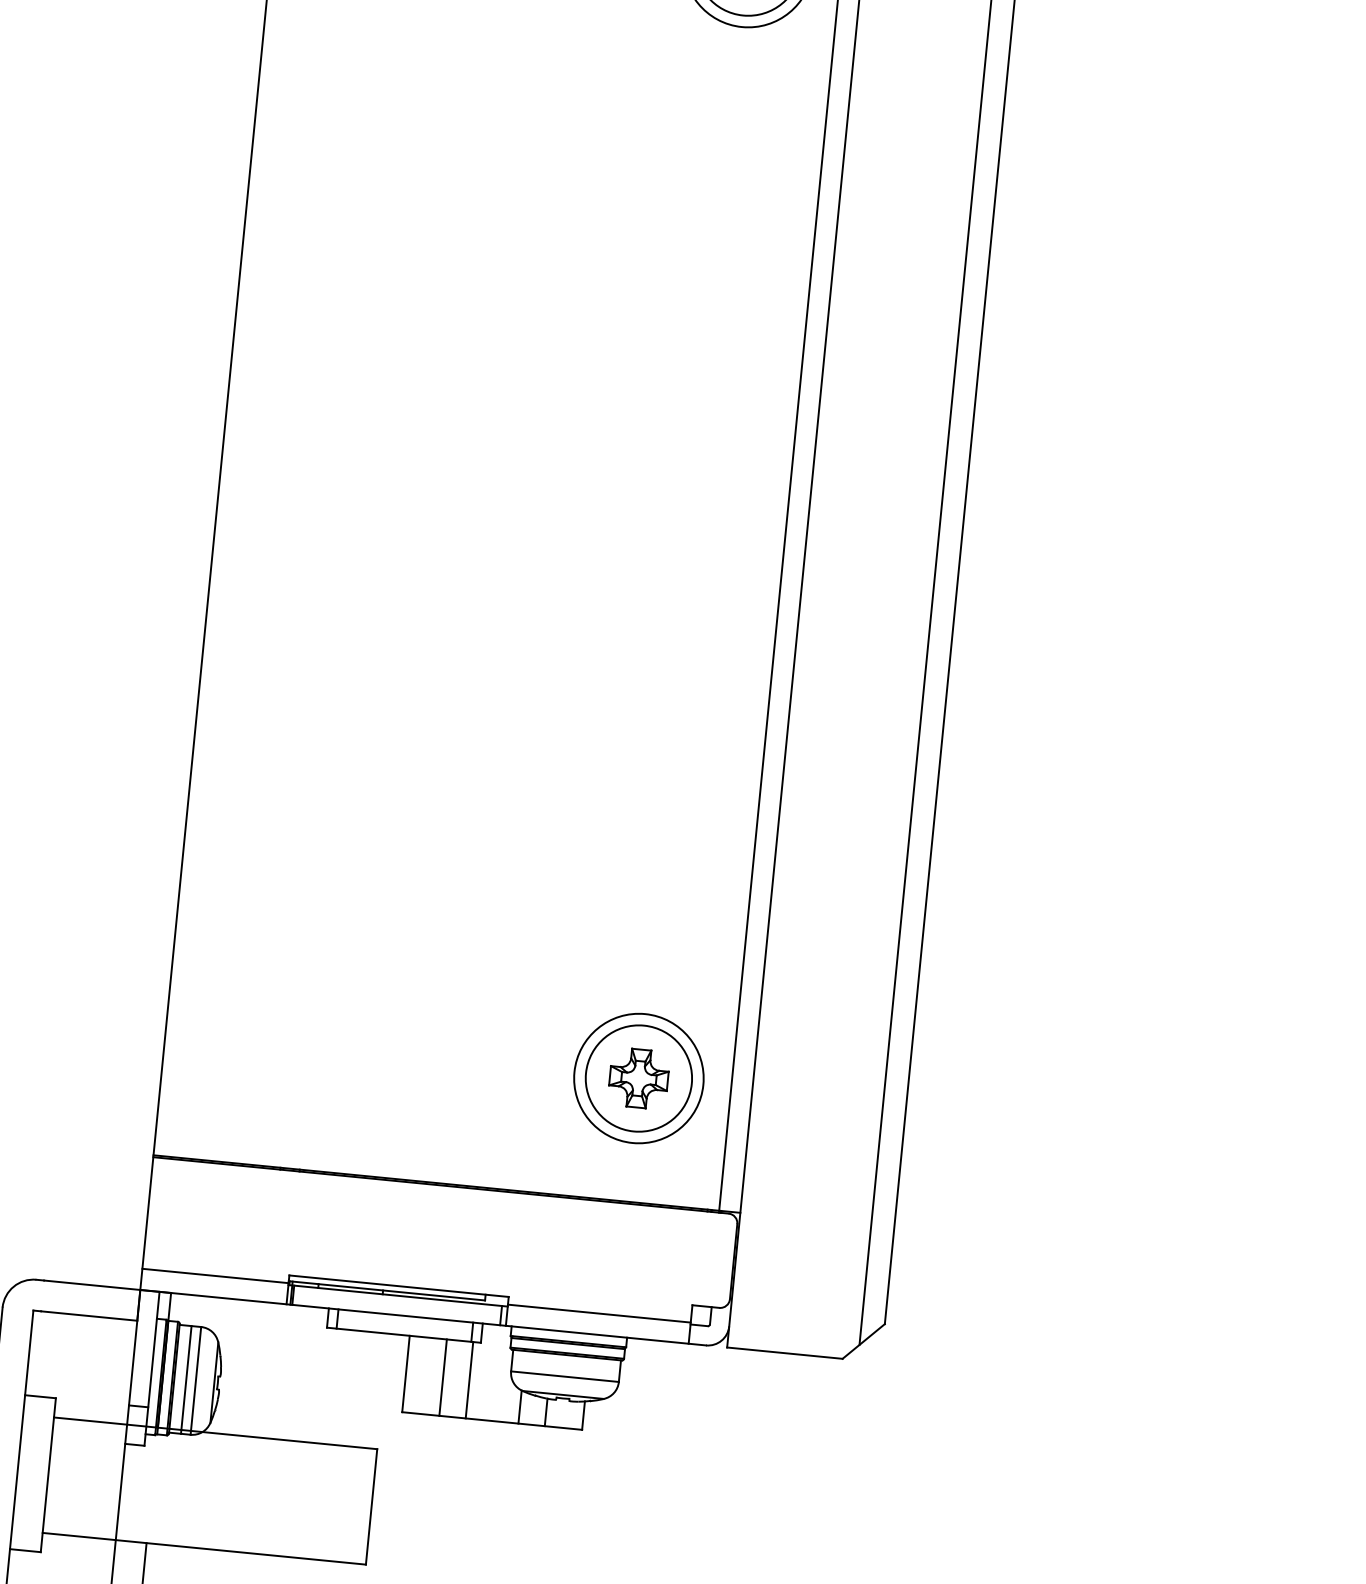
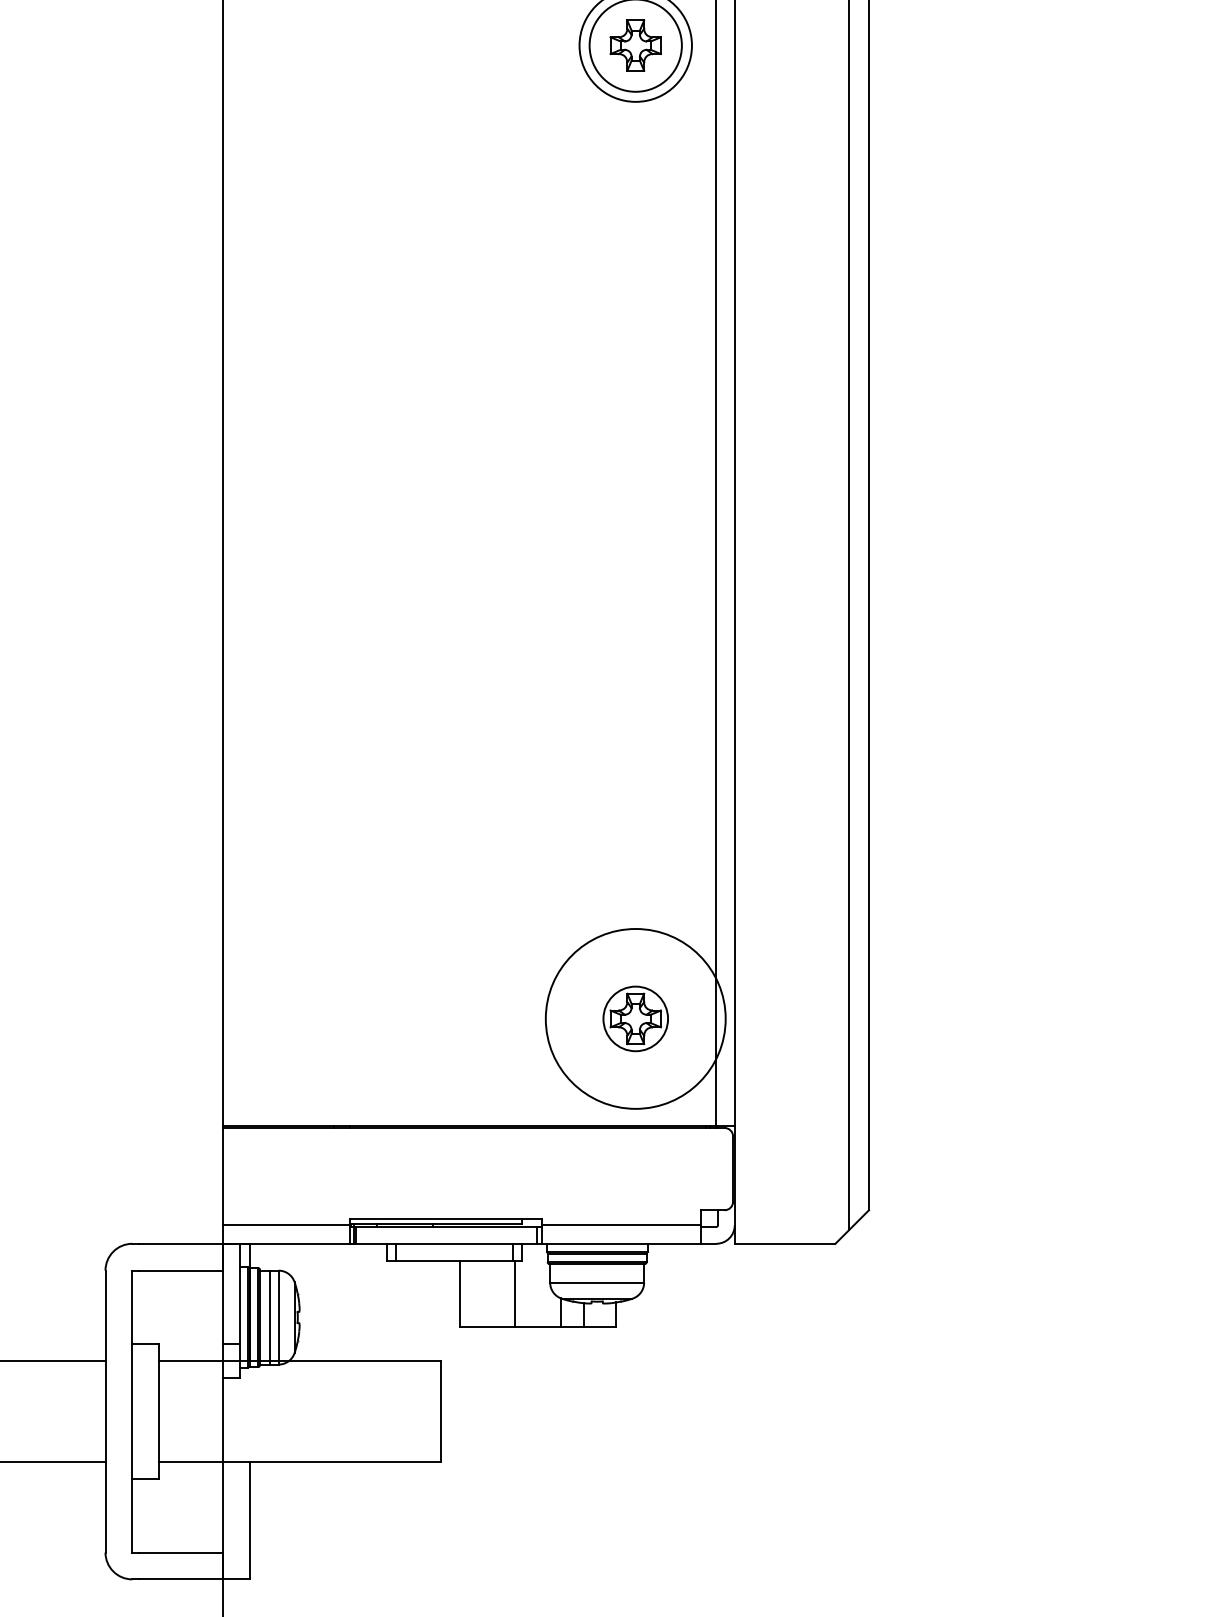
circle: (638, 1078) -> (635, 1018), size x0.7
circle: (638, 1078) -> (635, 1018), size x1.6
line: (442, 1377) -> (491, 1293), removed

